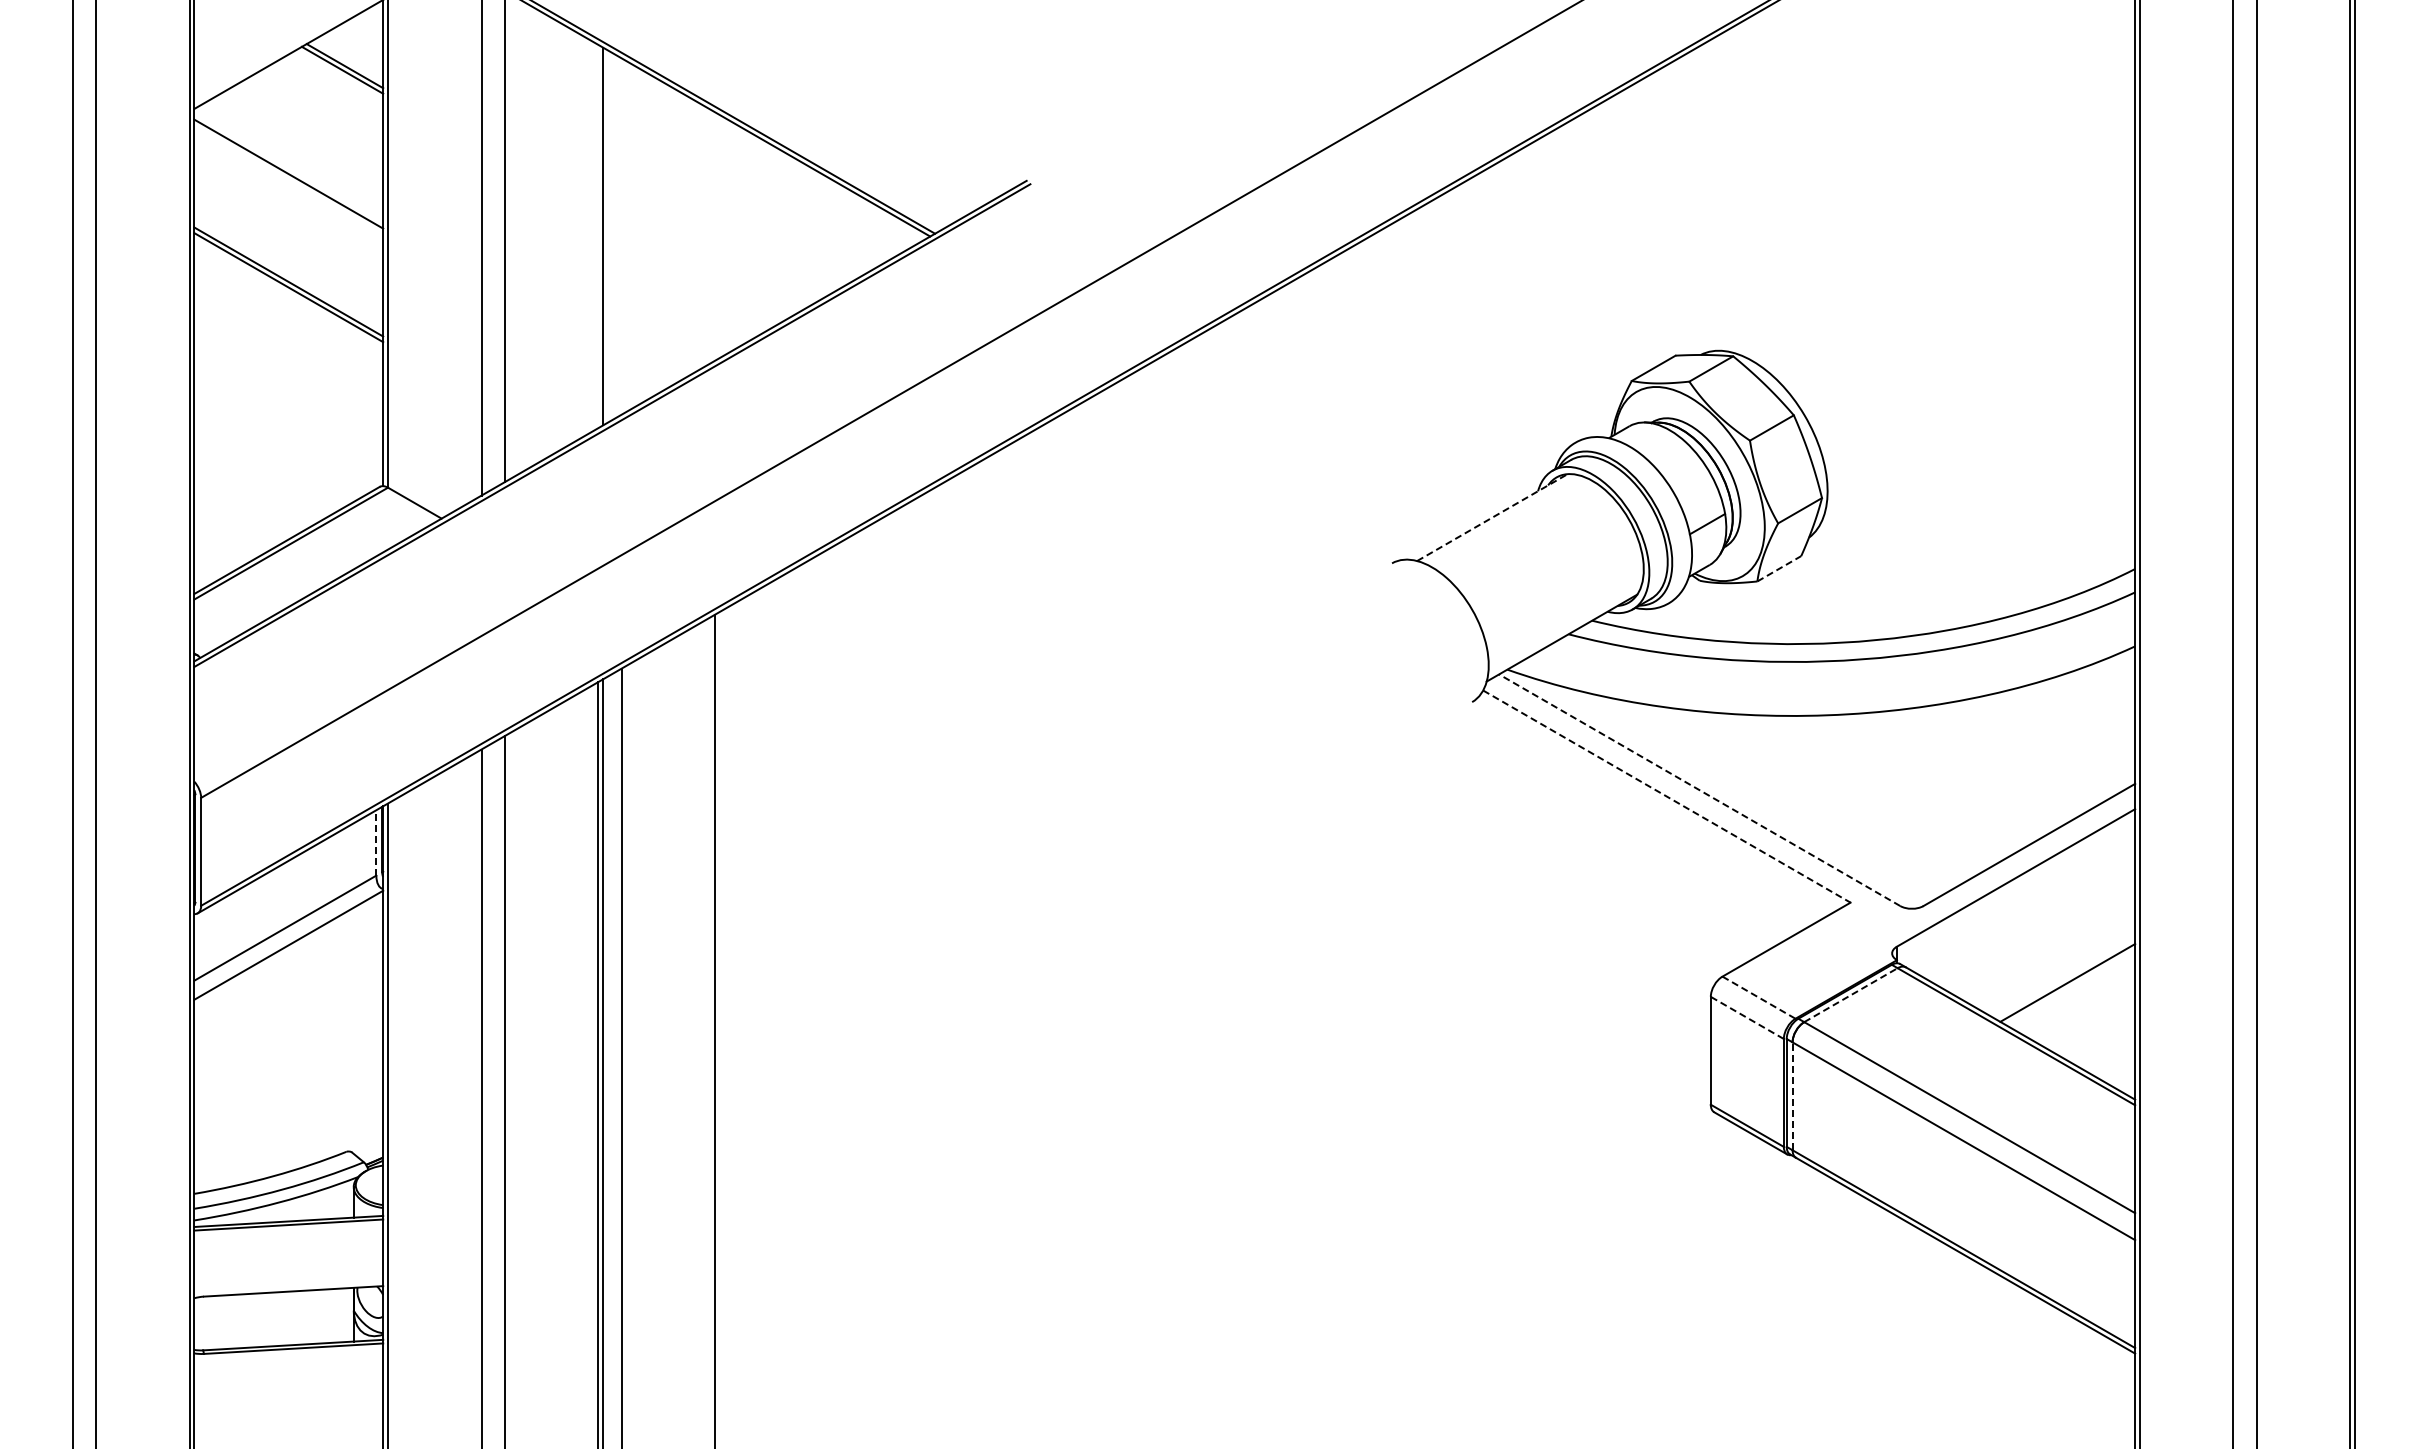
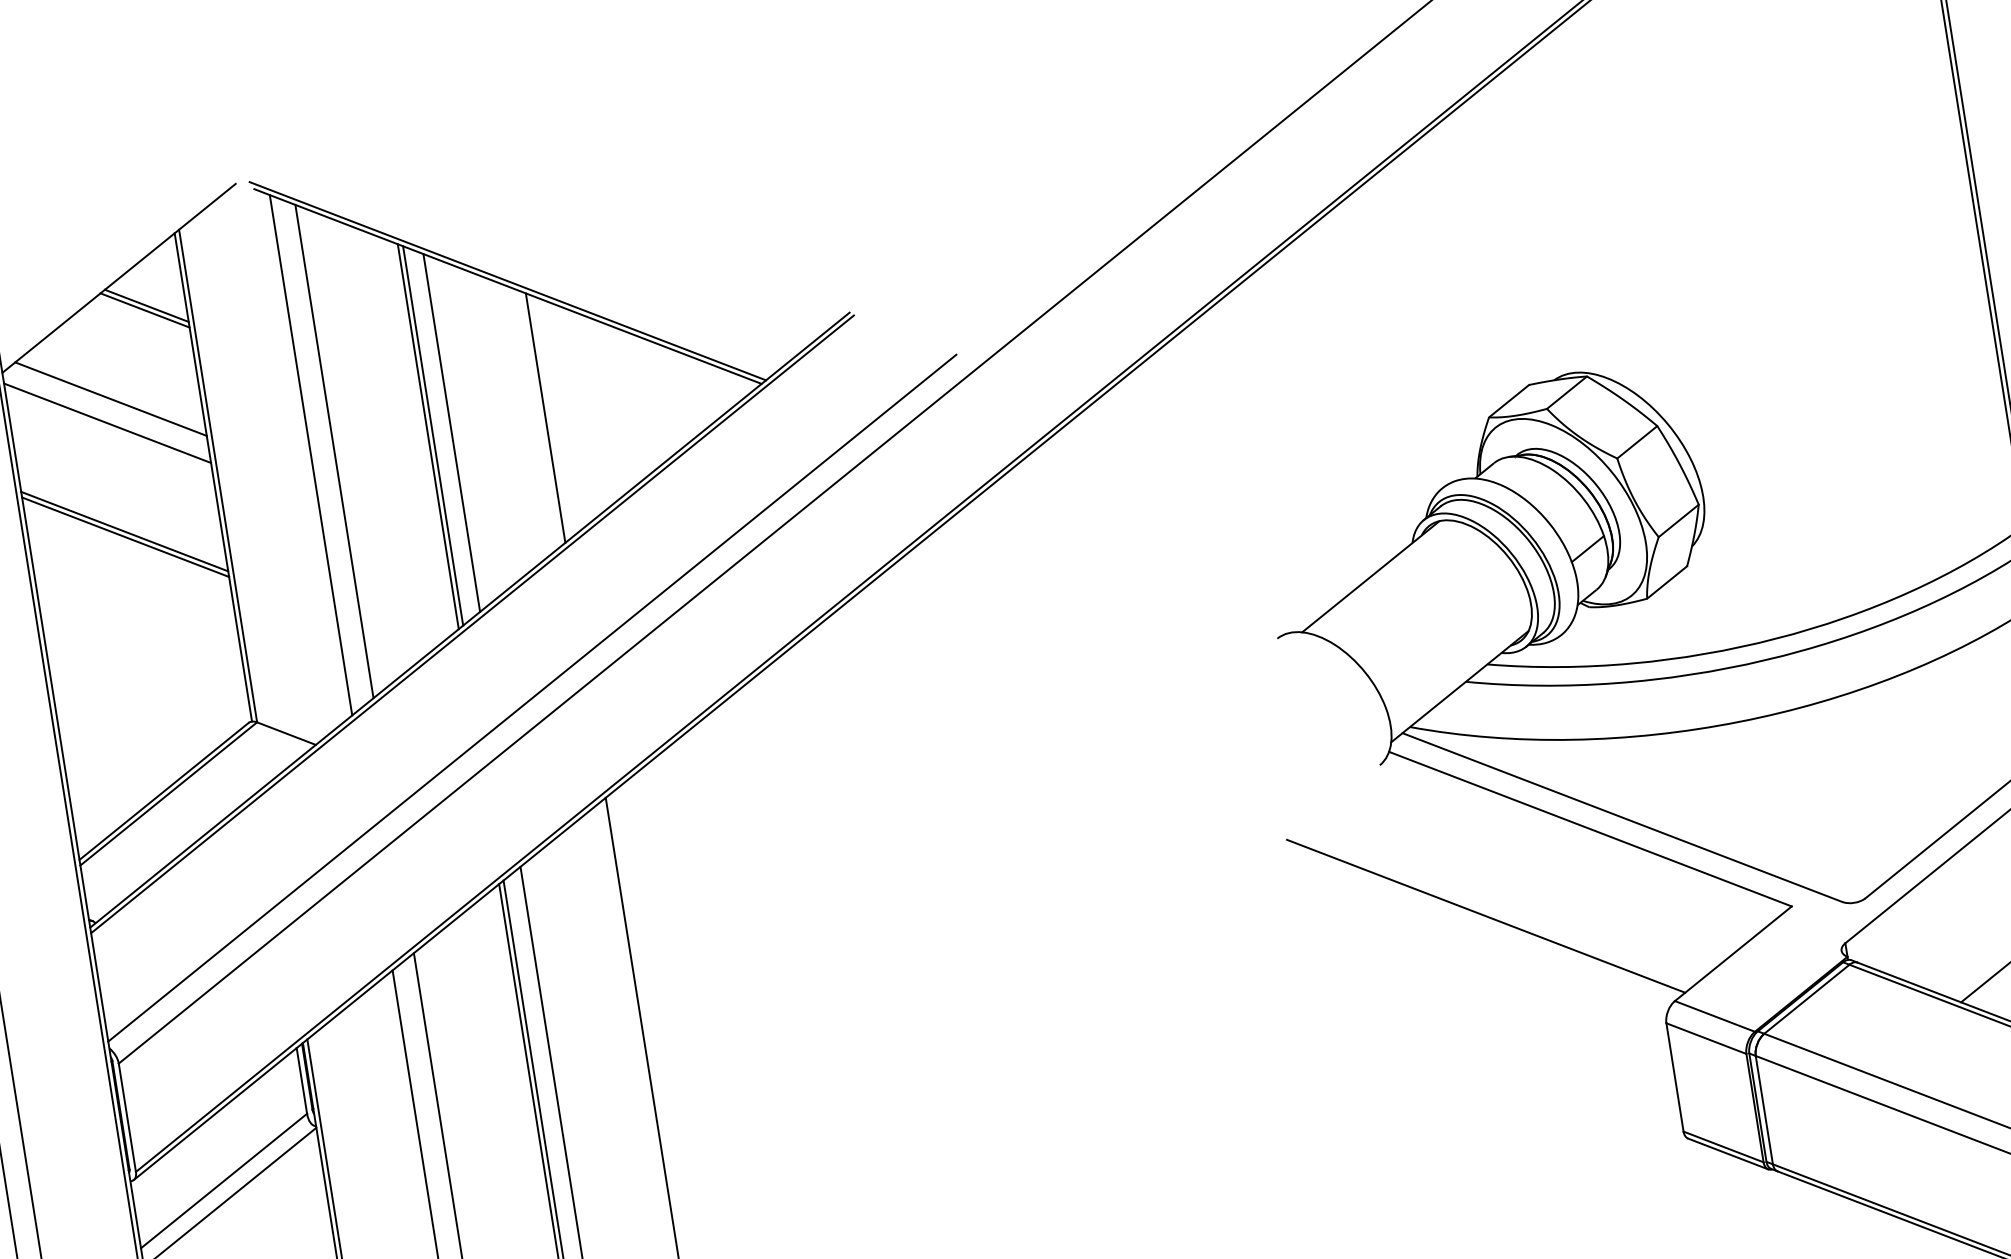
line: (295, 150) -> (110, 398), added
line: (598, 236) -> (428, 436), added
line: (621, 236) -> (451, 432), added
line: (715, 236) -> (546, 418), added
line: (658, 506) -> (531, 698), added
line: (1492, 517) -> (1370, 576), dashed -> solid
line: (1779, 568) -> (1667, 582), dashed -> solid
line: (1699, 790) -> (1622, 817), dashed -> solid
line: (1667, 796) -> (1591, 828), dashed -> solid
line: (376, 842) -> (301, 1080), dashed -> solid
line: (1551, 865) -> (1485, 916), added
line: (1850, 995) -> (1806, 999), dashed -> solid
line: (1759, 997) -> (1715, 1016), dashed -> solid
line: (1746, 1017) -> (1705, 1038), dashed -> solid
line: (1792, 1096) -> (1764, 1110), dashed -> solid

